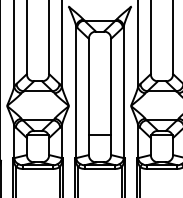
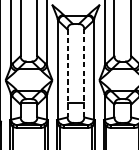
line: (111, 96) -> (84, 73), solid -> dashed
line: (88, 97) -> (67, 73), solid -> dashed

